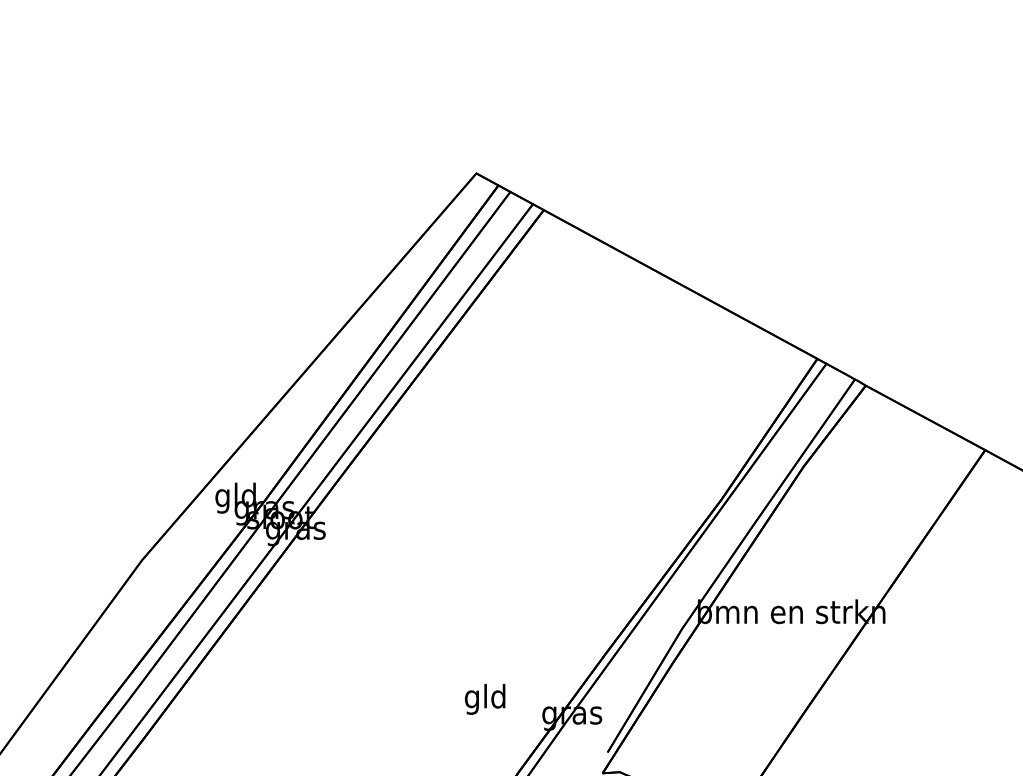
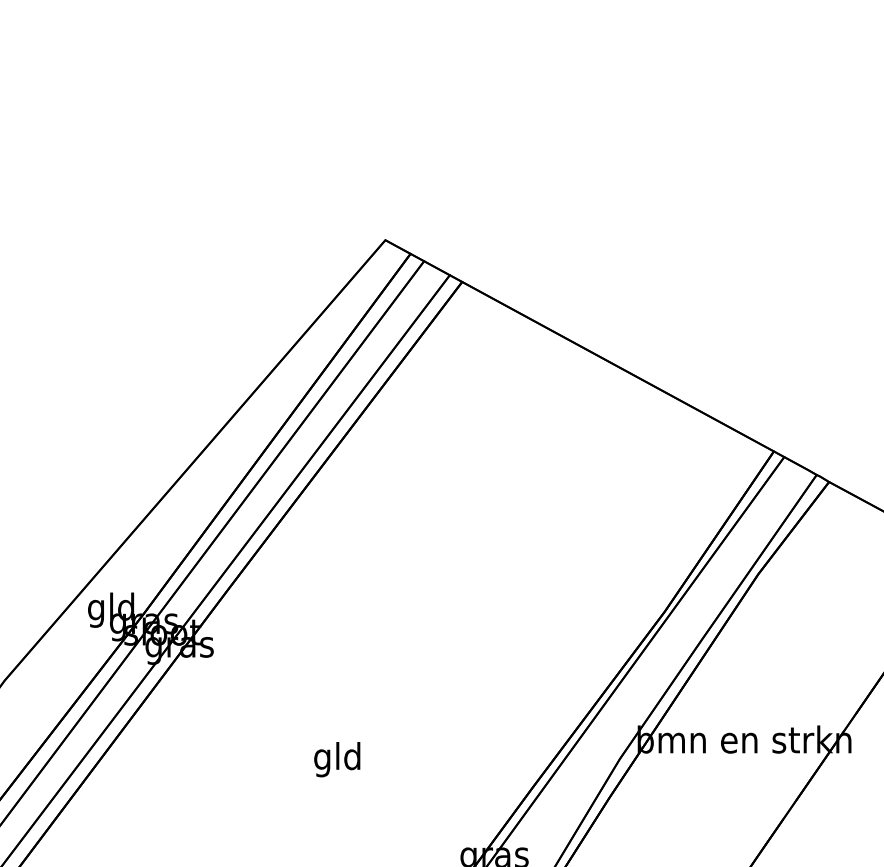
text: (485, 698) -> (337, 758), moved

